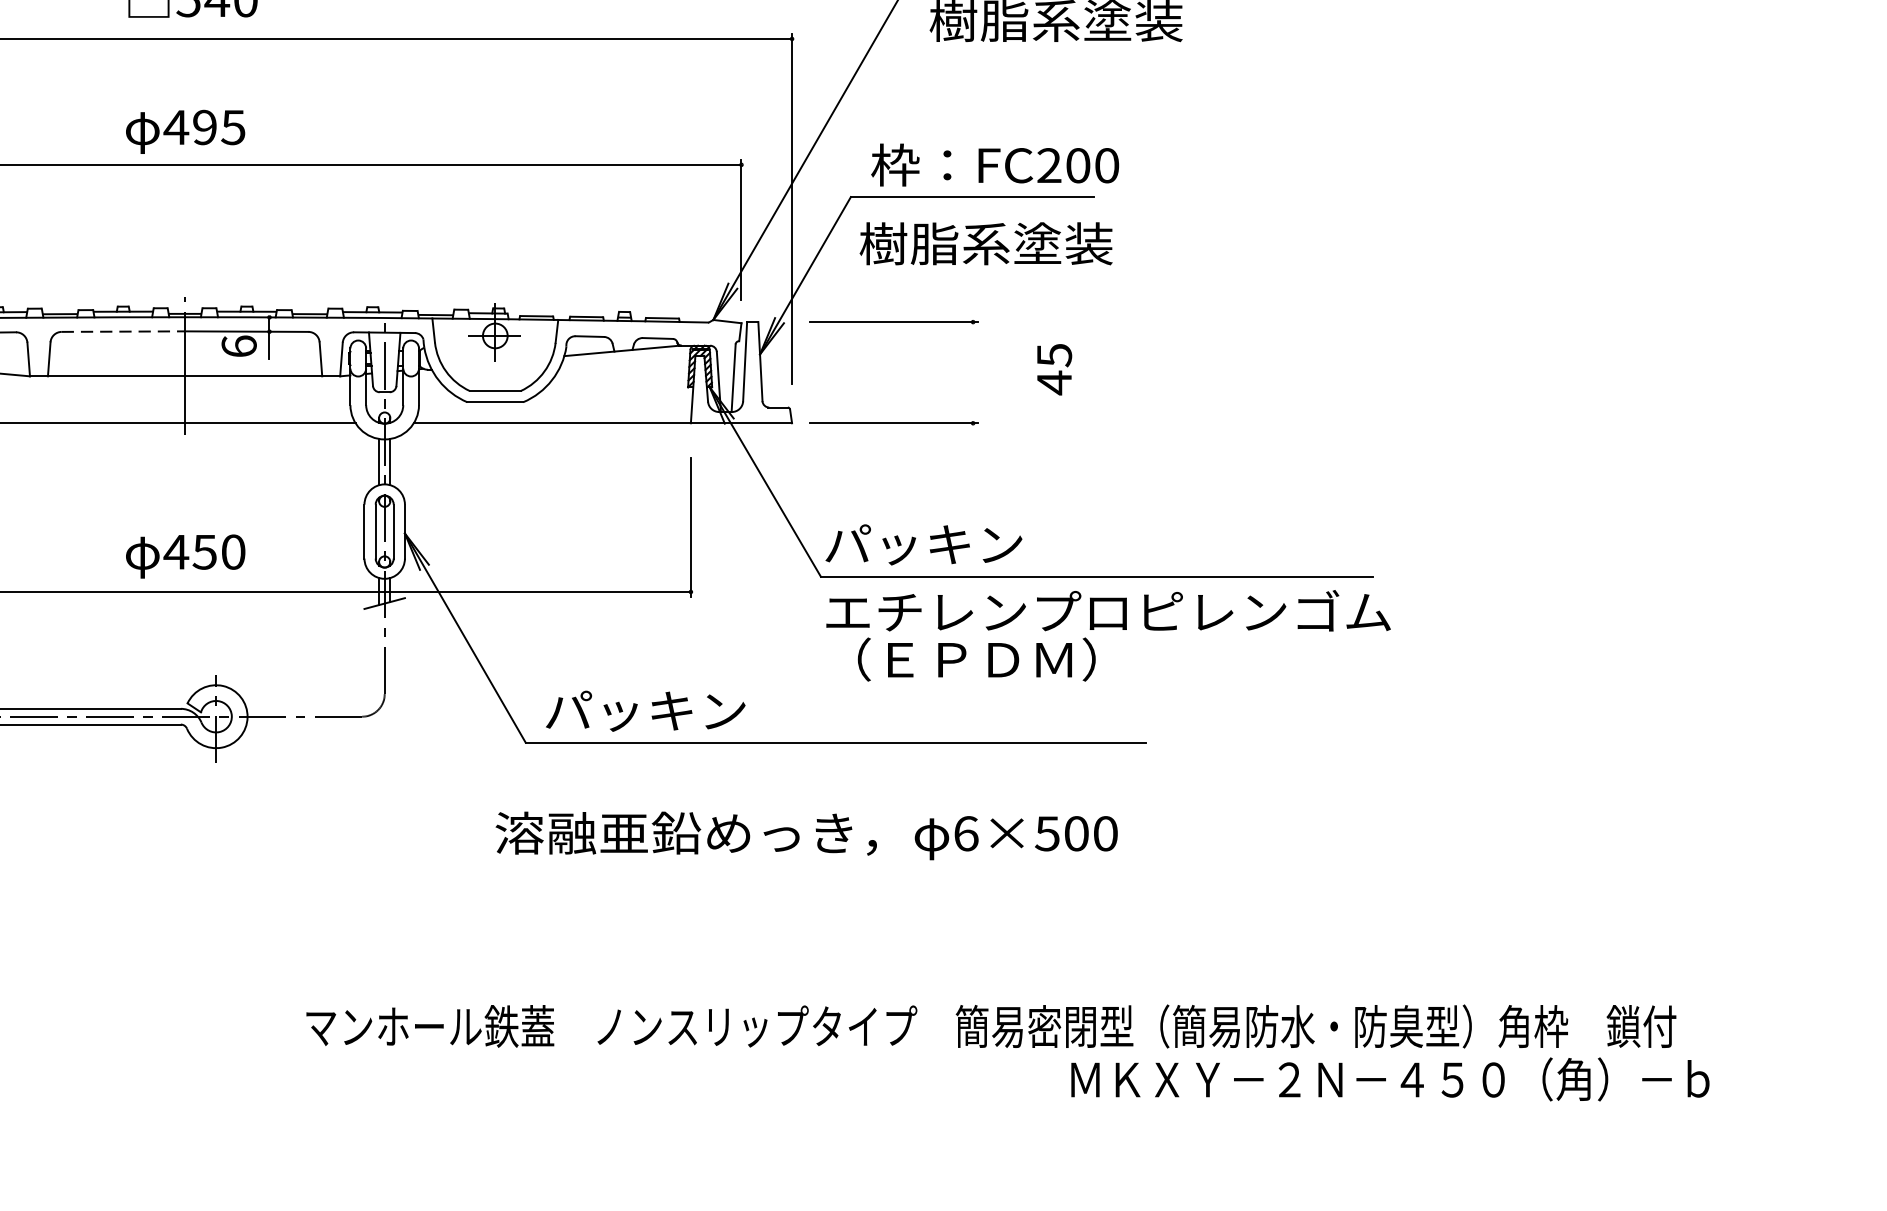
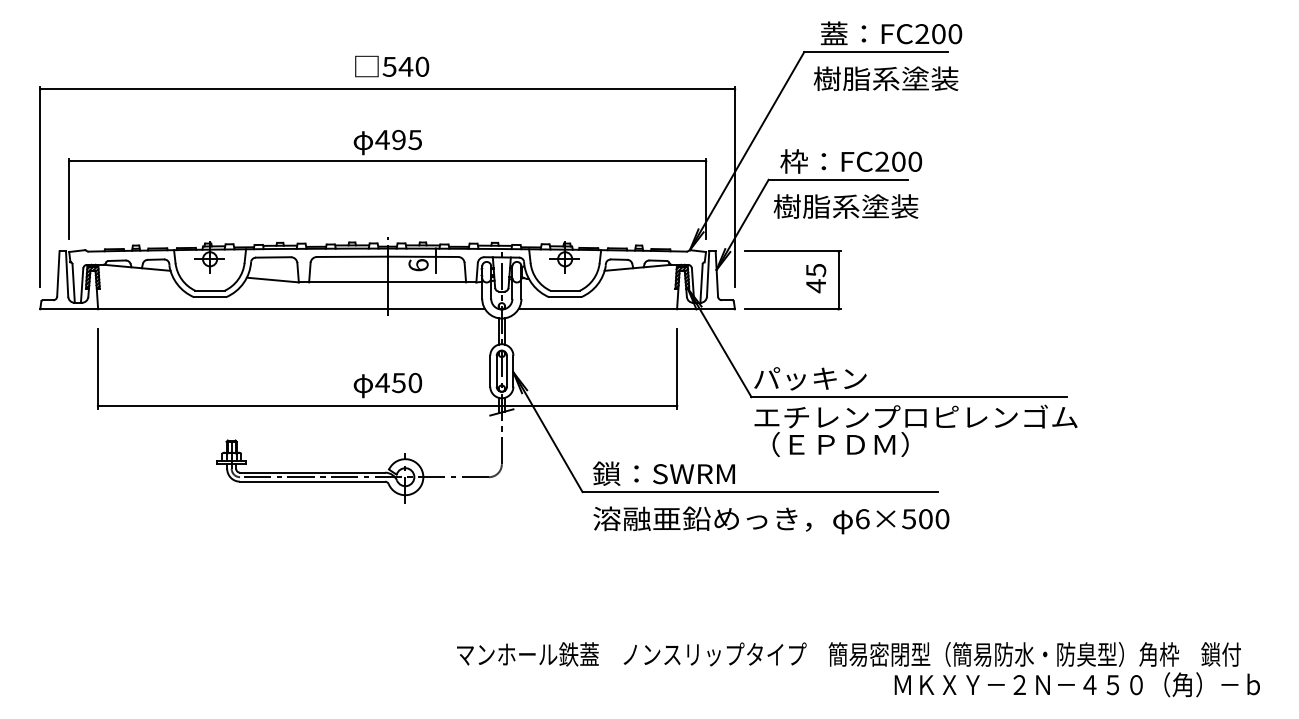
line: (123, 331) -> (352, 256), dashed -> solid
text: (1055, 369) -> (816, 278), moved
line: (972, 373) -> (838, 280), added
text: (667, 710) -> (663, 473), パッキン -> 鎖：SWRM
text: (806, 836) -> (771, 520), moved

